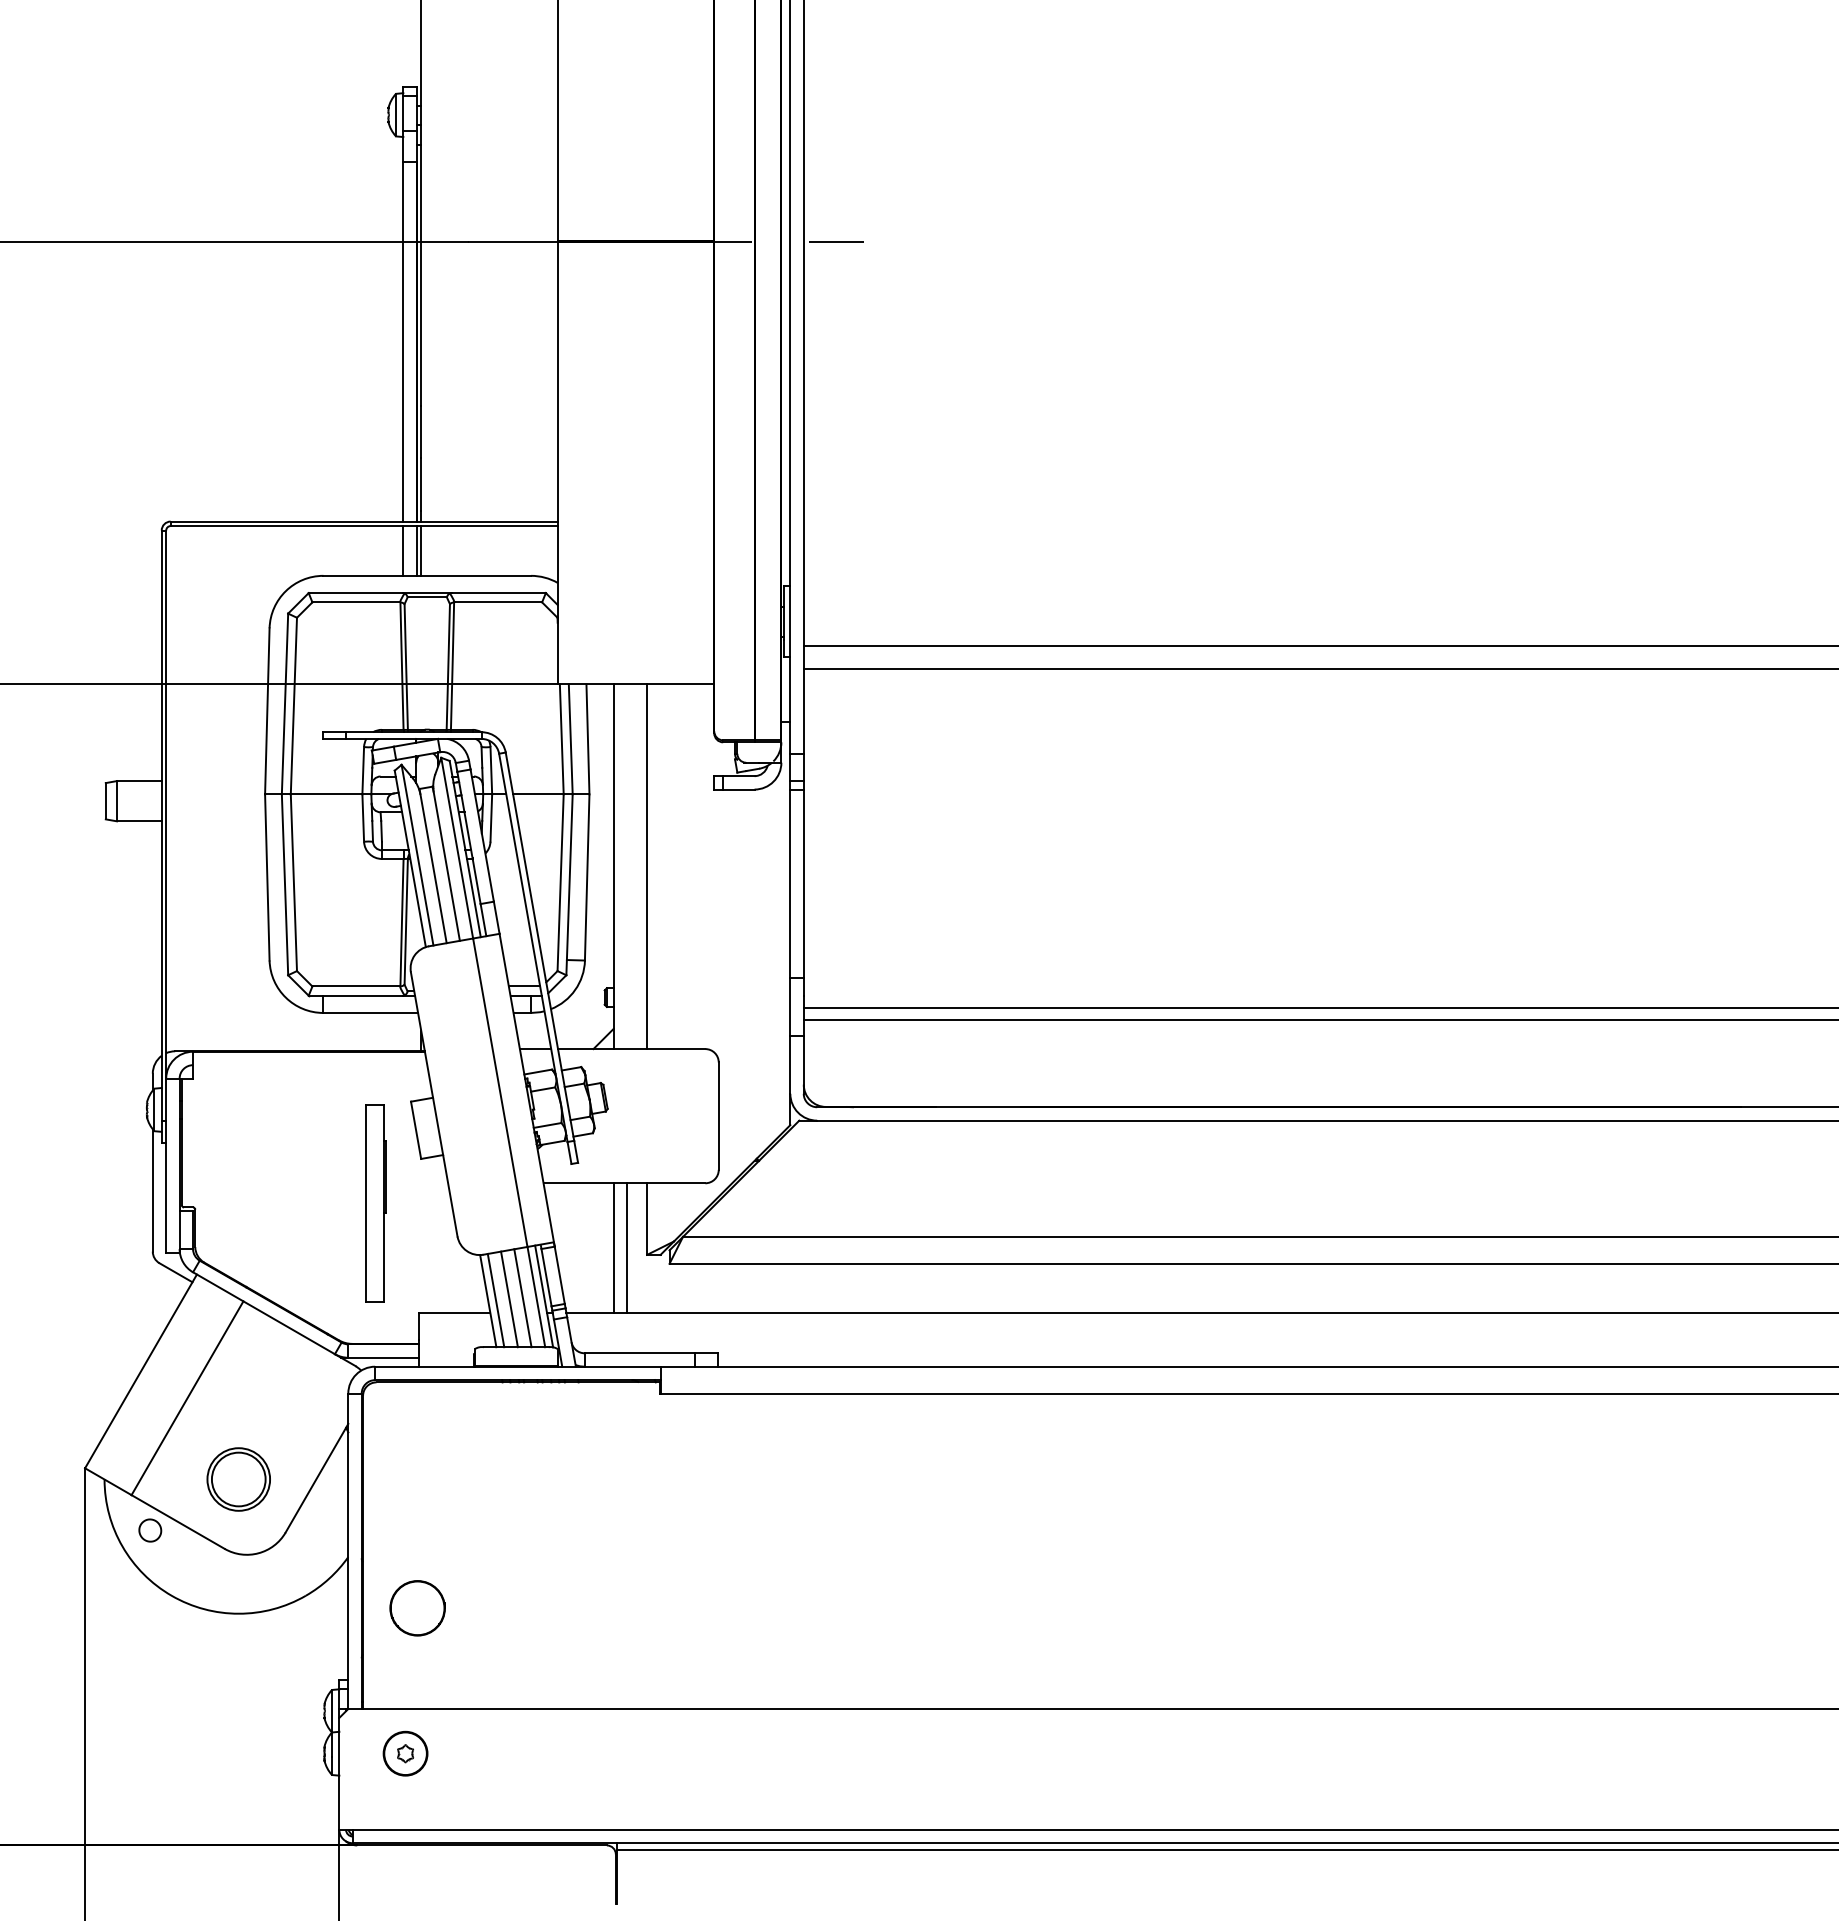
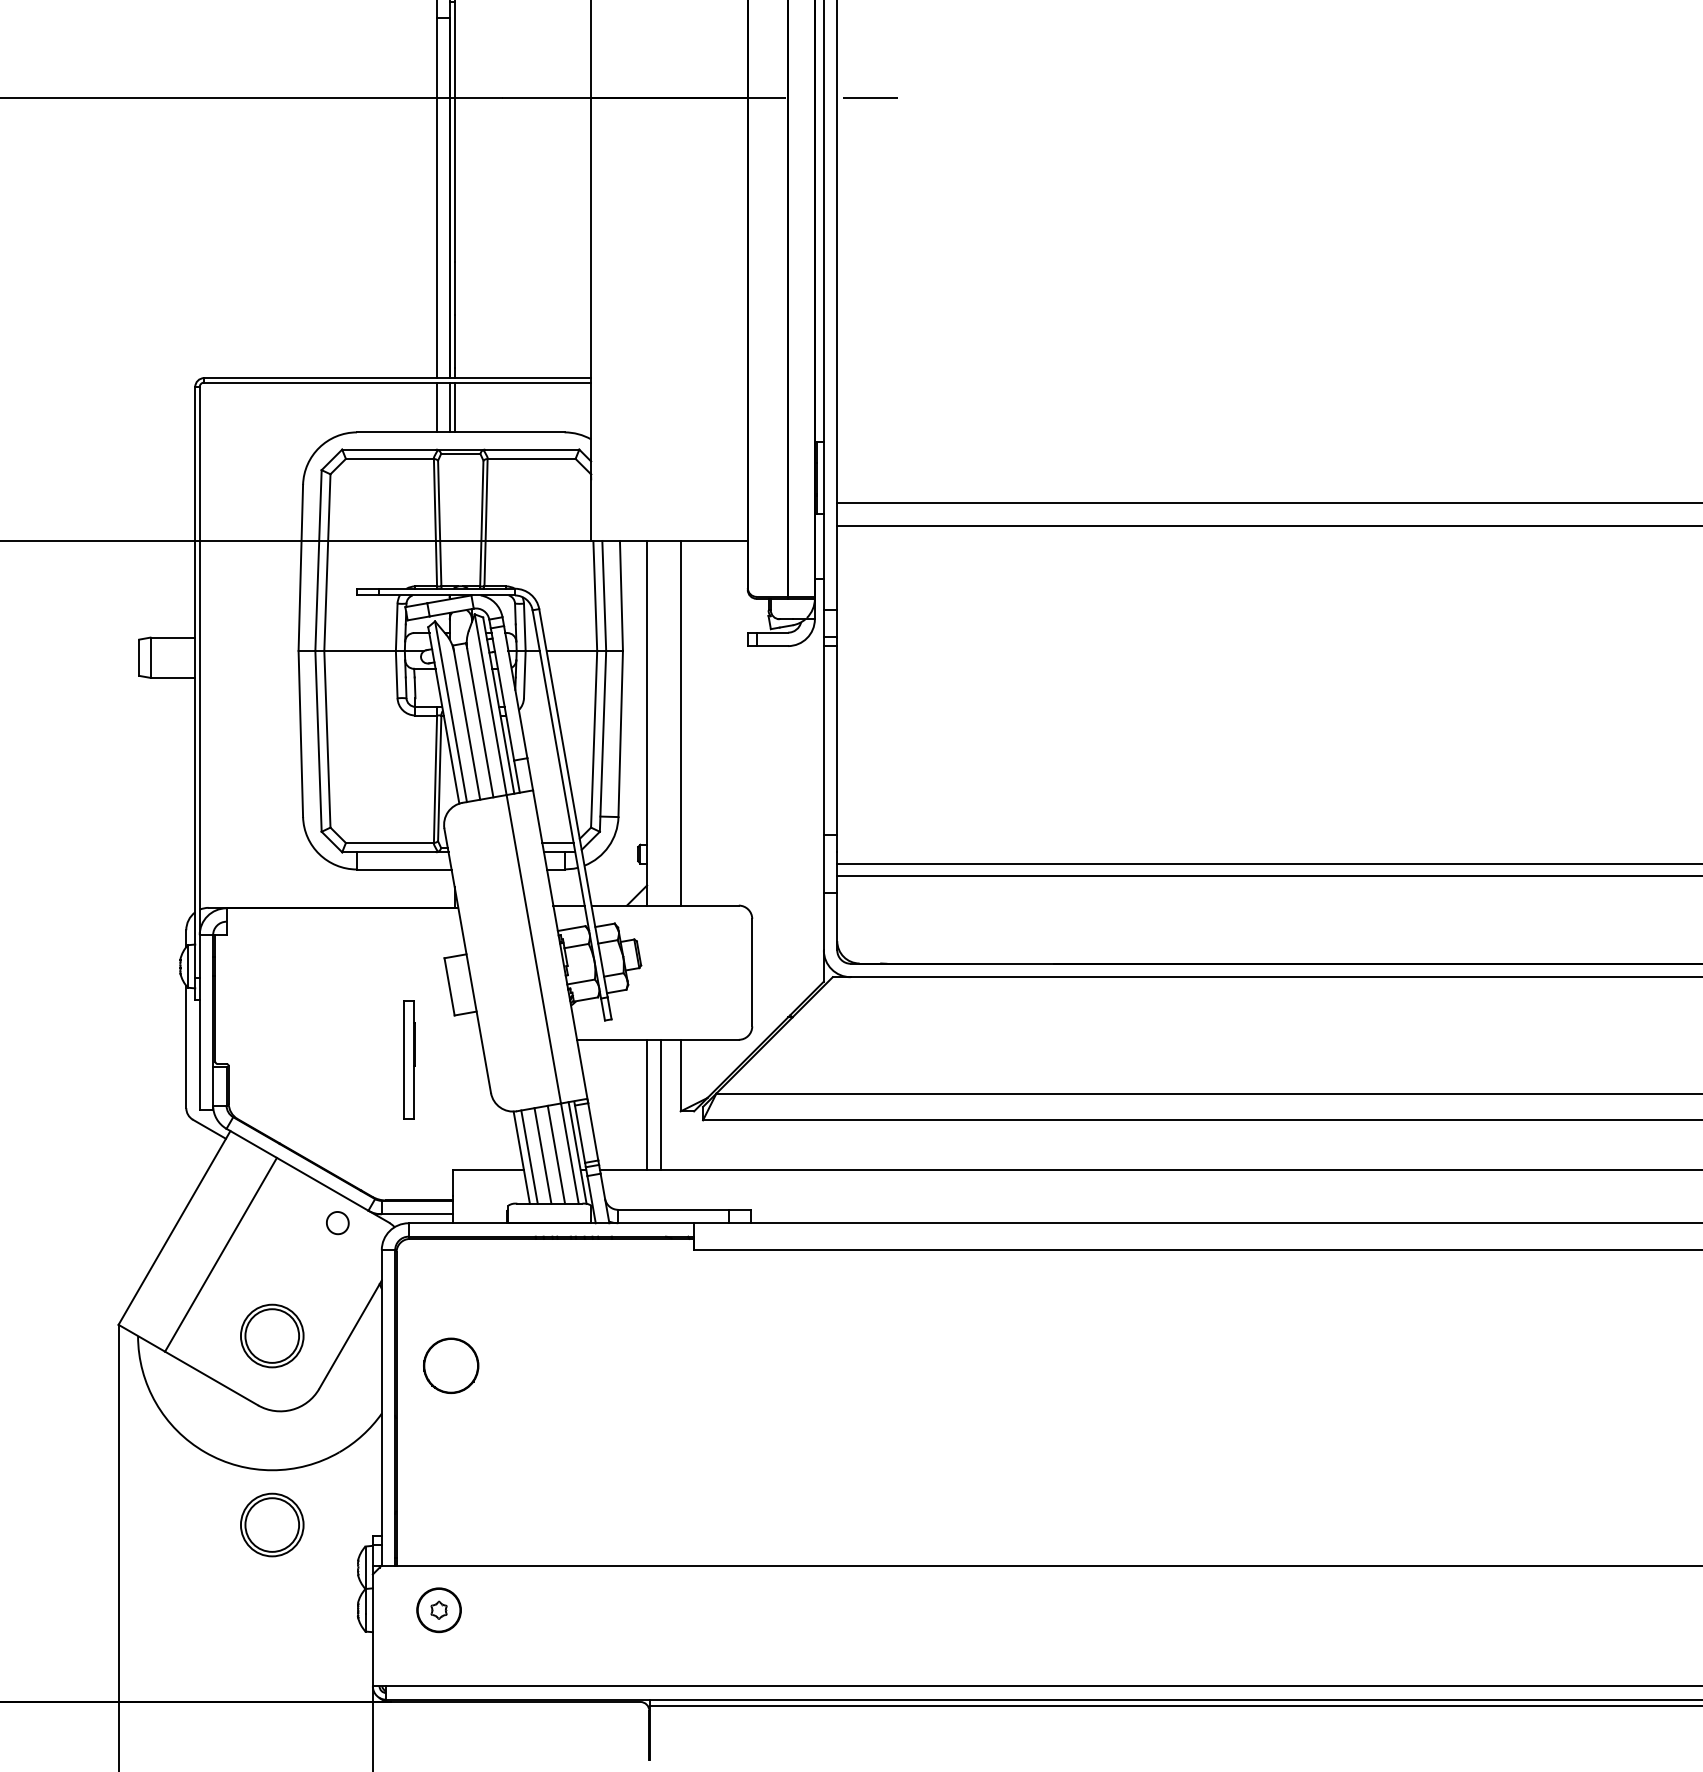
part: (375, 1203) -> (409, 1060), size x0.6
part: (150, 1530) -> (338, 1223), moved
circle: (417, 1608) -> (451, 1366), moved
part: (238, 1668) -> (272, 1525), added

